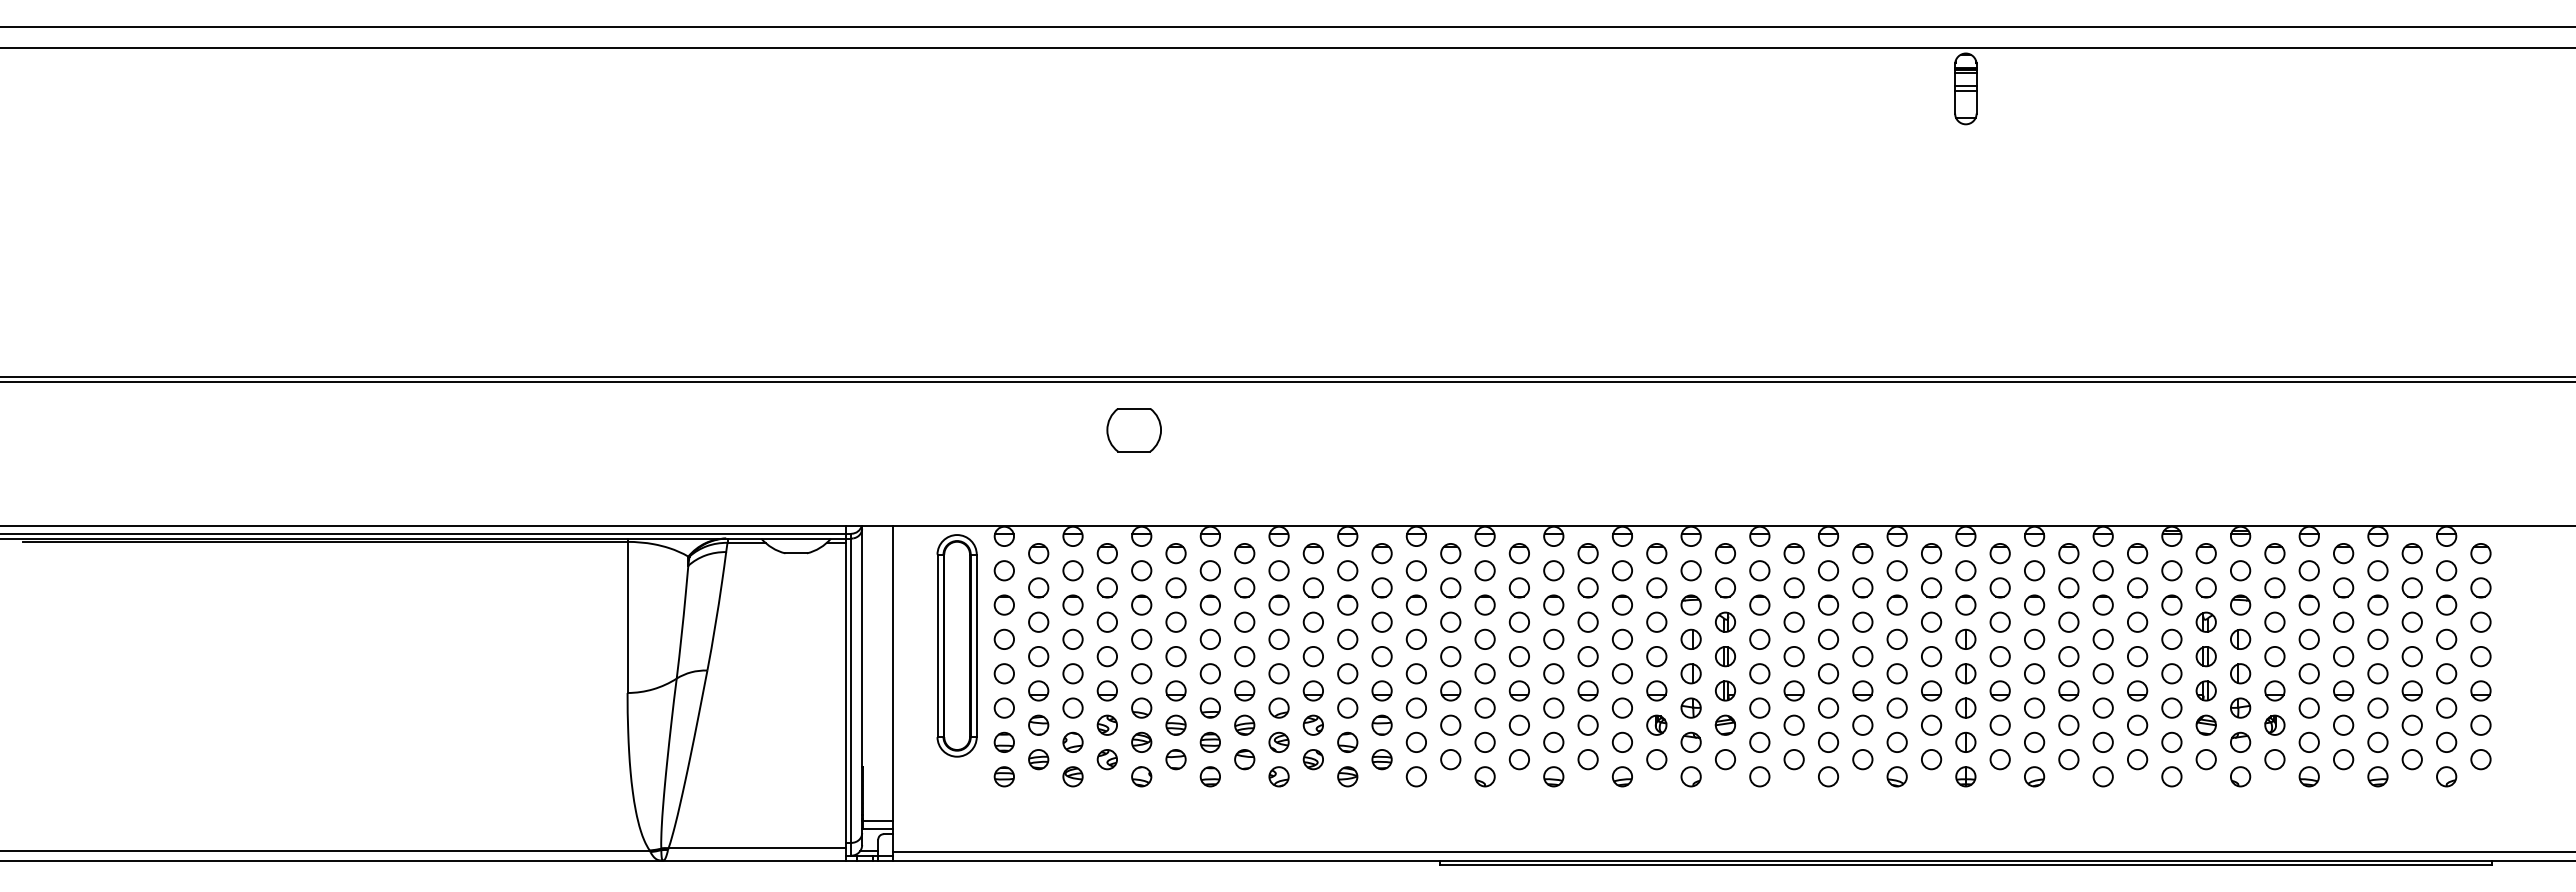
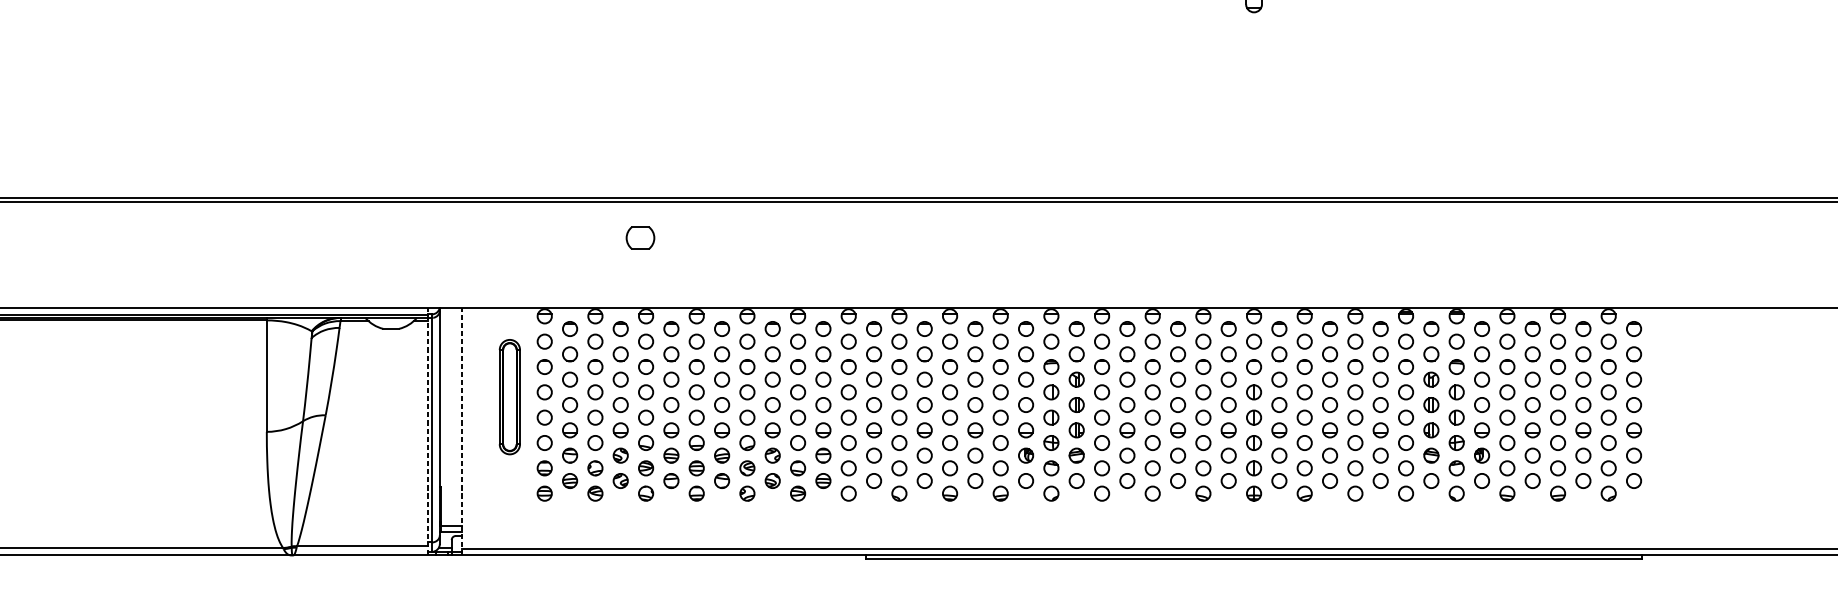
part: (1133, 430) -> (640, 238), size x0.7
part: (956, 645) -> (509, 396), size x0.7
line: (846, 692) -> (428, 431), solid -> dashed
line: (892, 692) -> (462, 431), solid -> dashed

